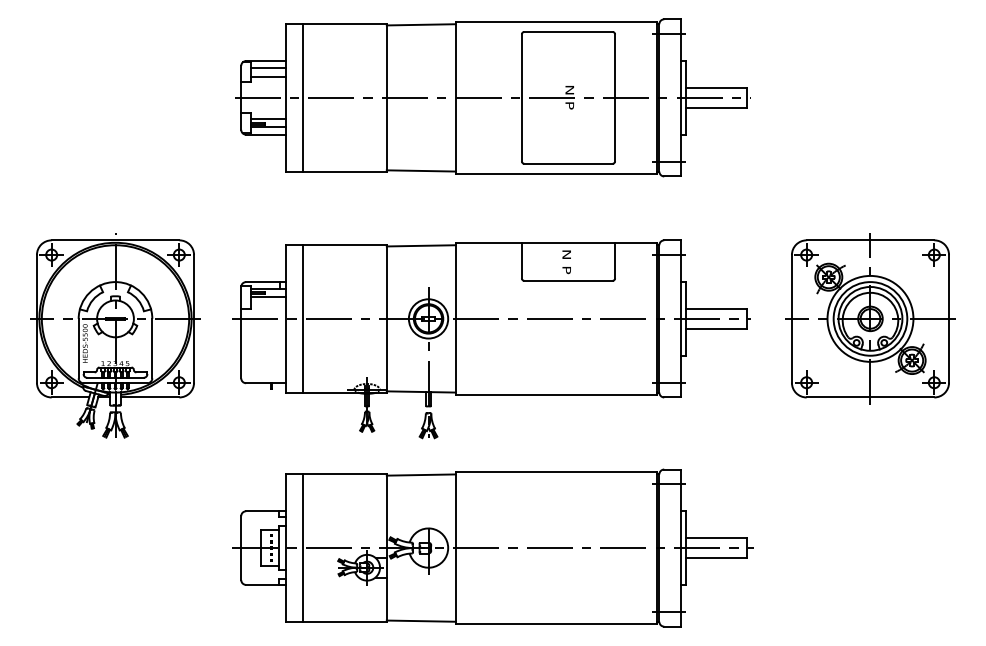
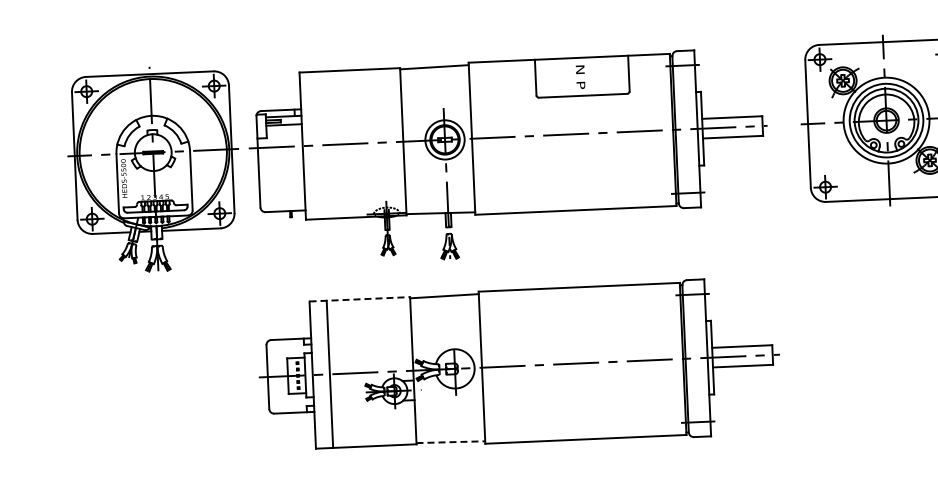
line: (303, 318) -> (320, 144), removed
part: (115, 335) -> (153, 169), moved
line: (336, 474) -> (359, 299), solid -> dashed
line: (421, 621) -> (451, 442), solid -> dashed

